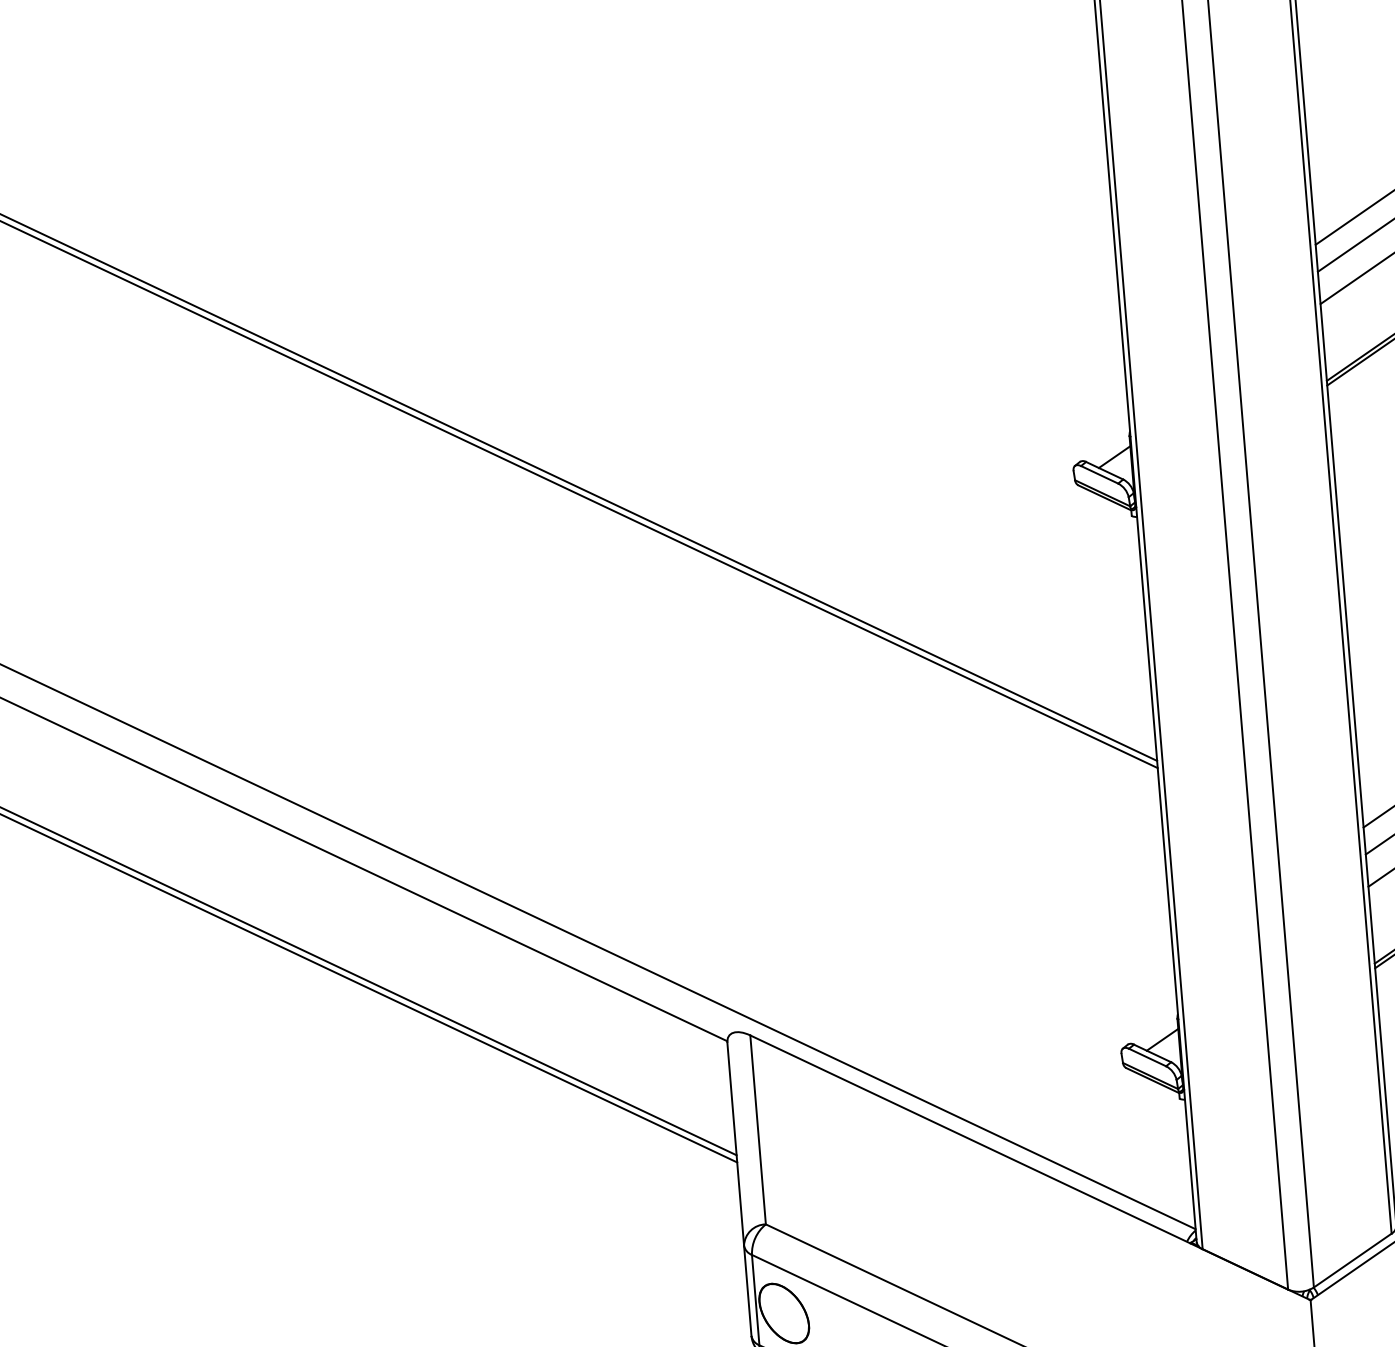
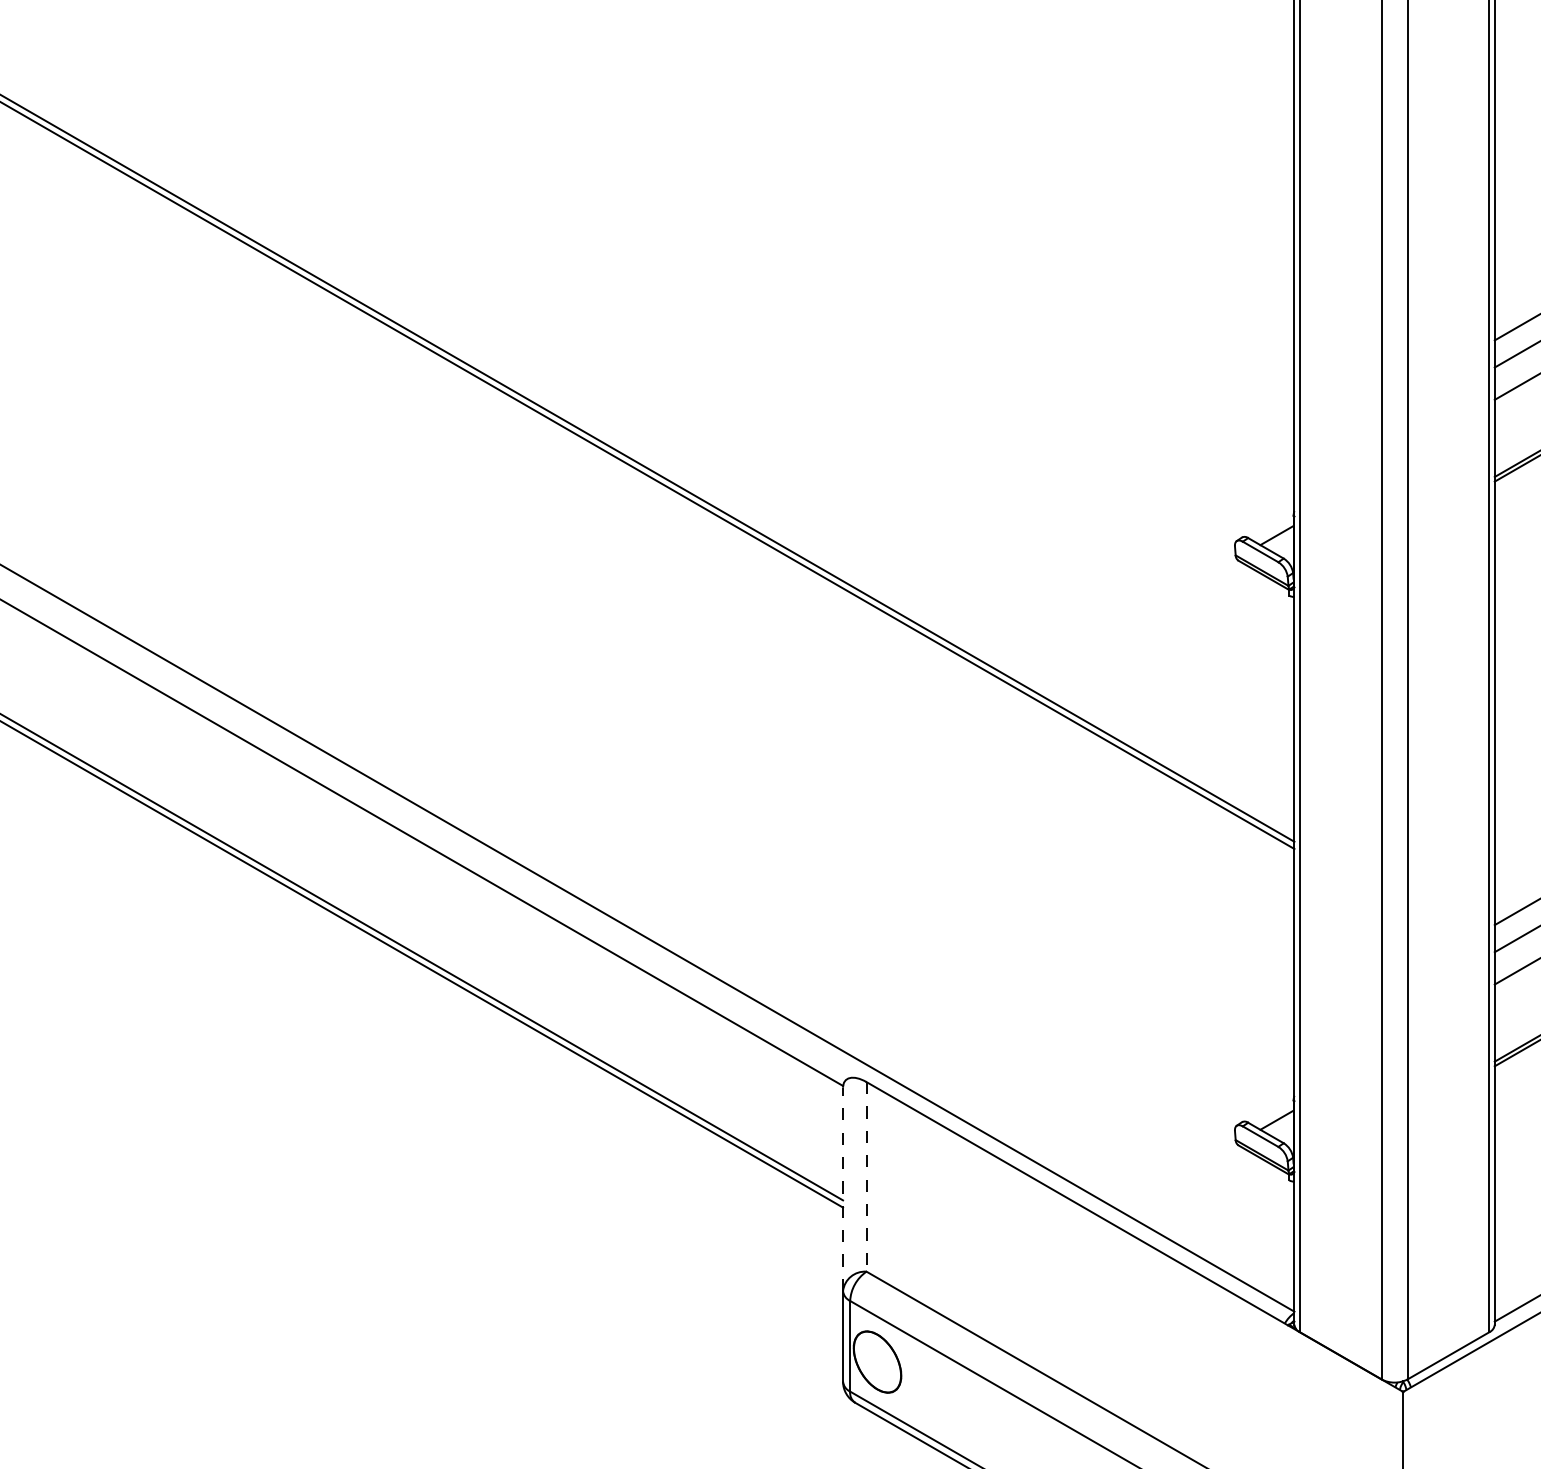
line: (758, 1129) -> (866, 1176), solid -> dashed
line: (736, 1144) -> (843, 1189), solid -> dashed

